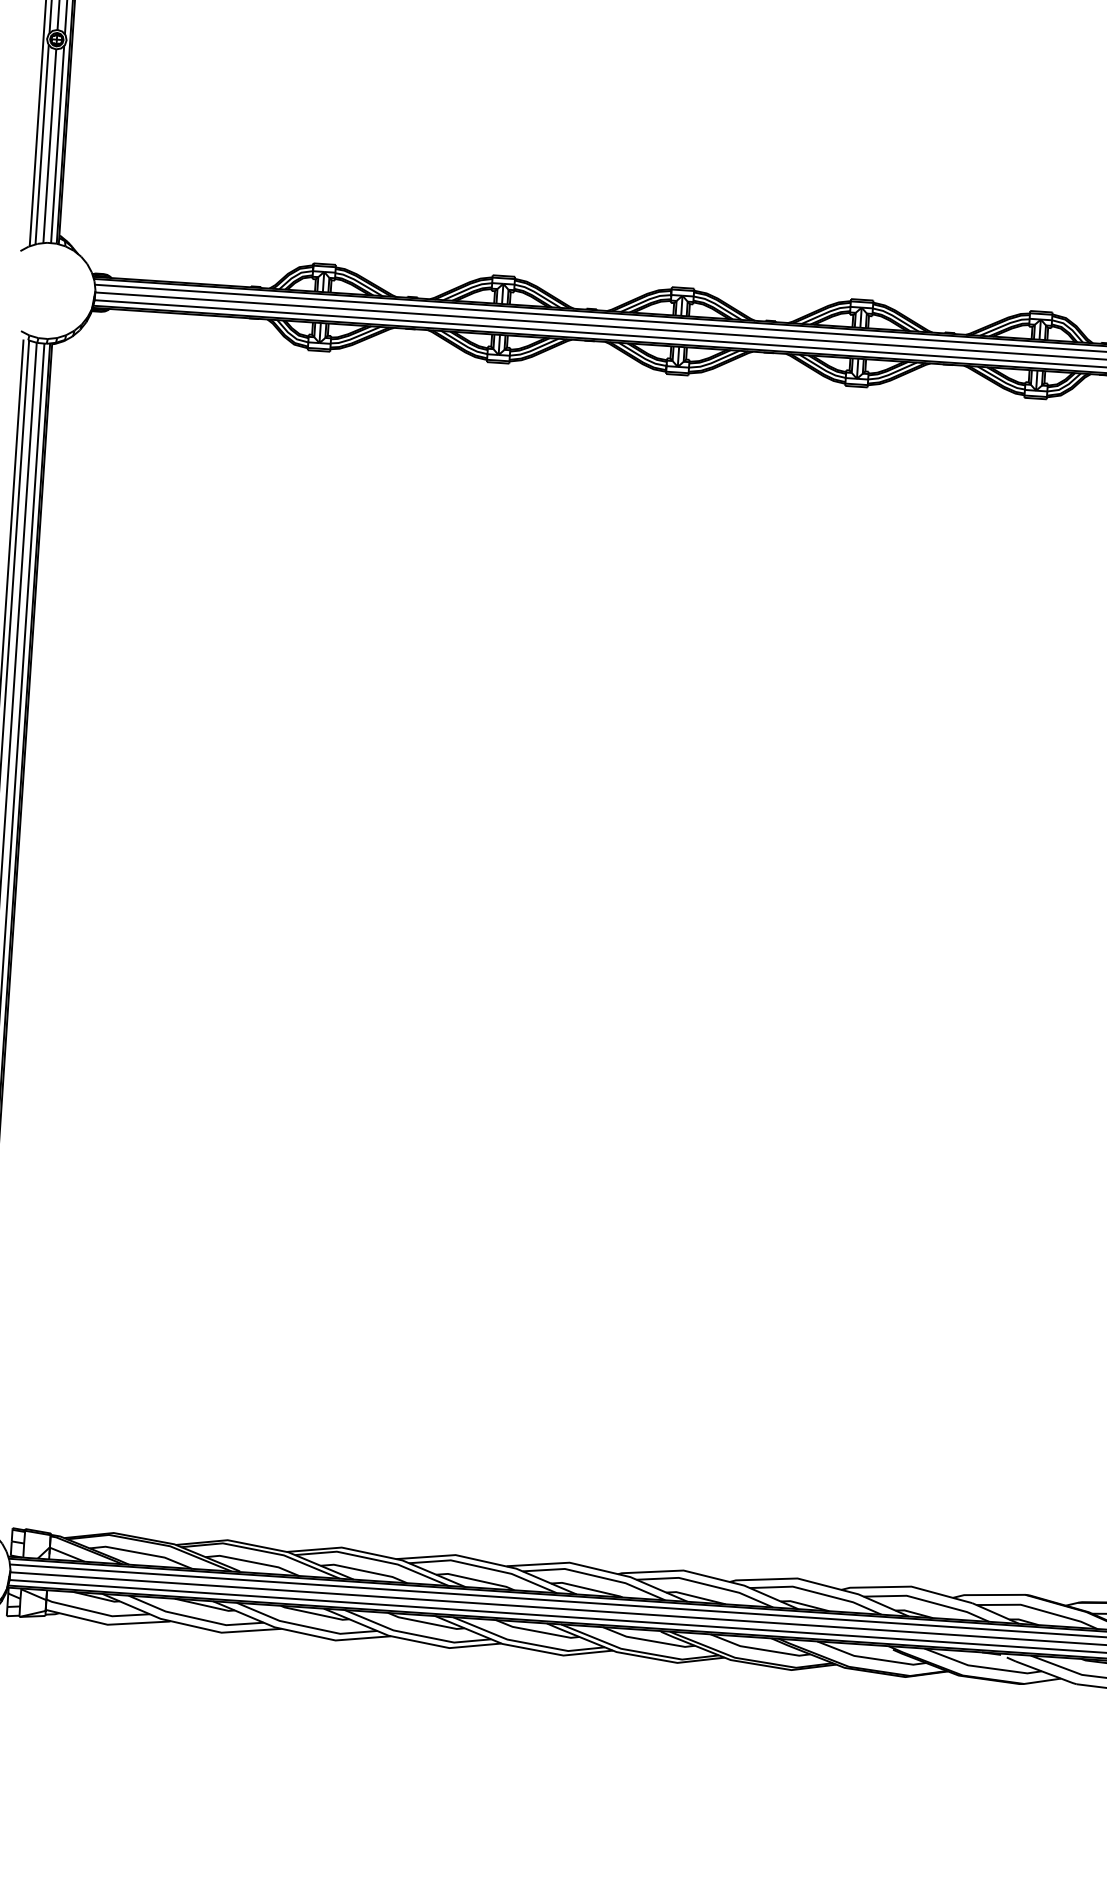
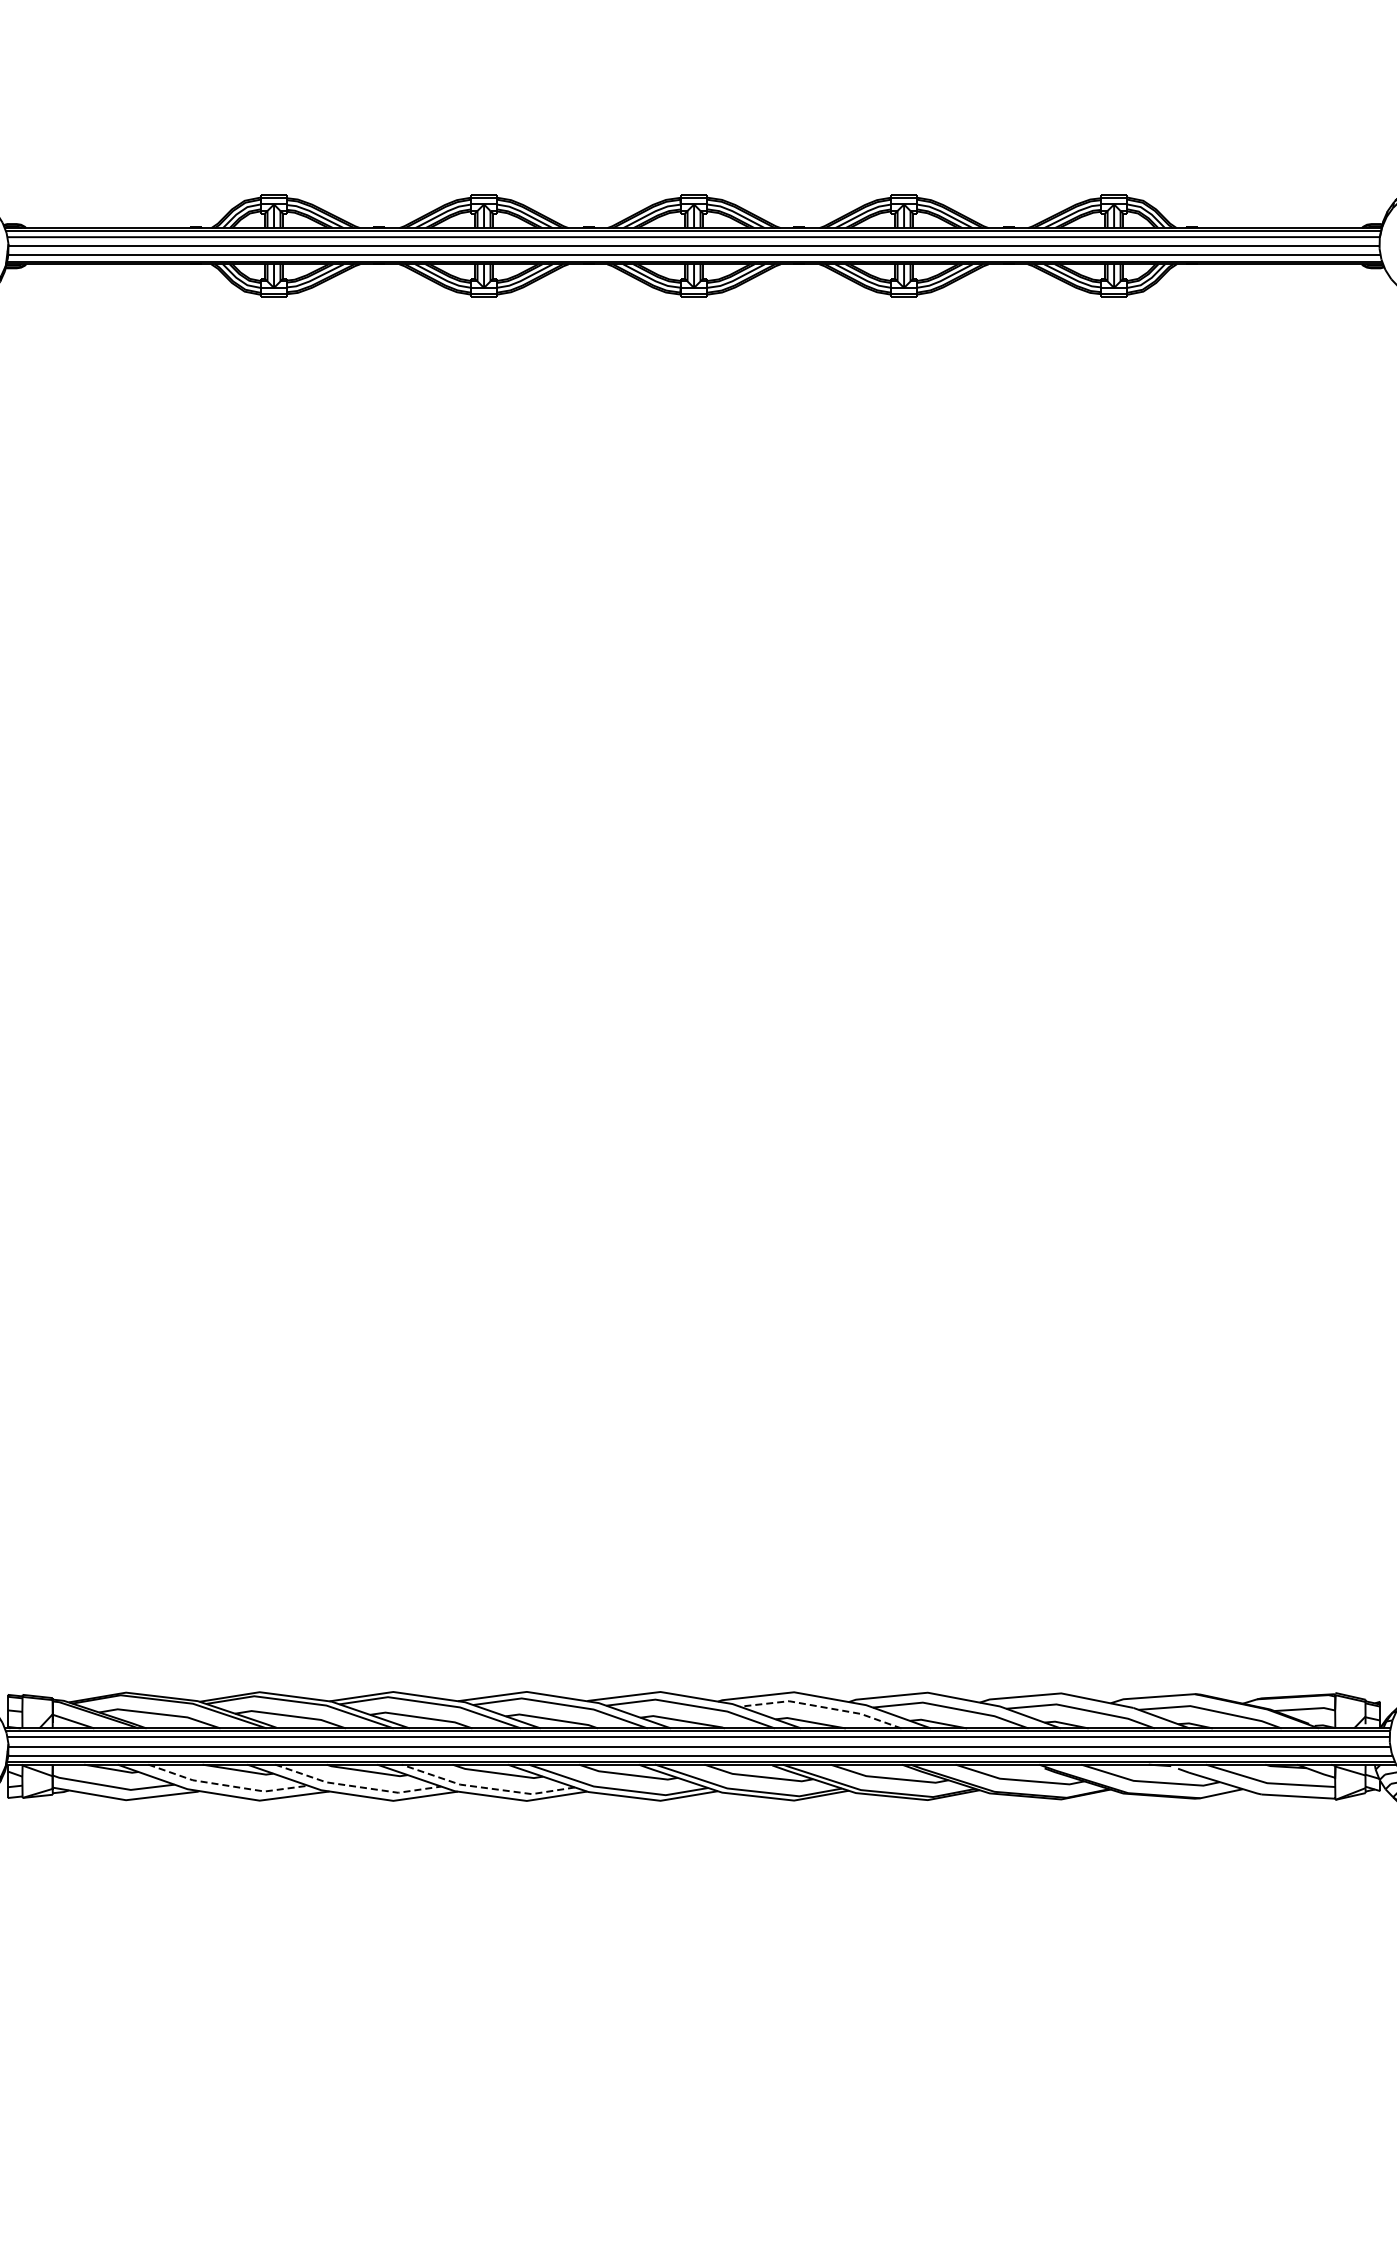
line: (706, 1584) -> (821, 1706), solid -> dashed
line: (194, 1617) -> (227, 1785), solid -> dashed
line: (305, 1626) -> (357, 1786), solid -> dashed
line: (415, 1635) -> (486, 1788), solid -> dashed

